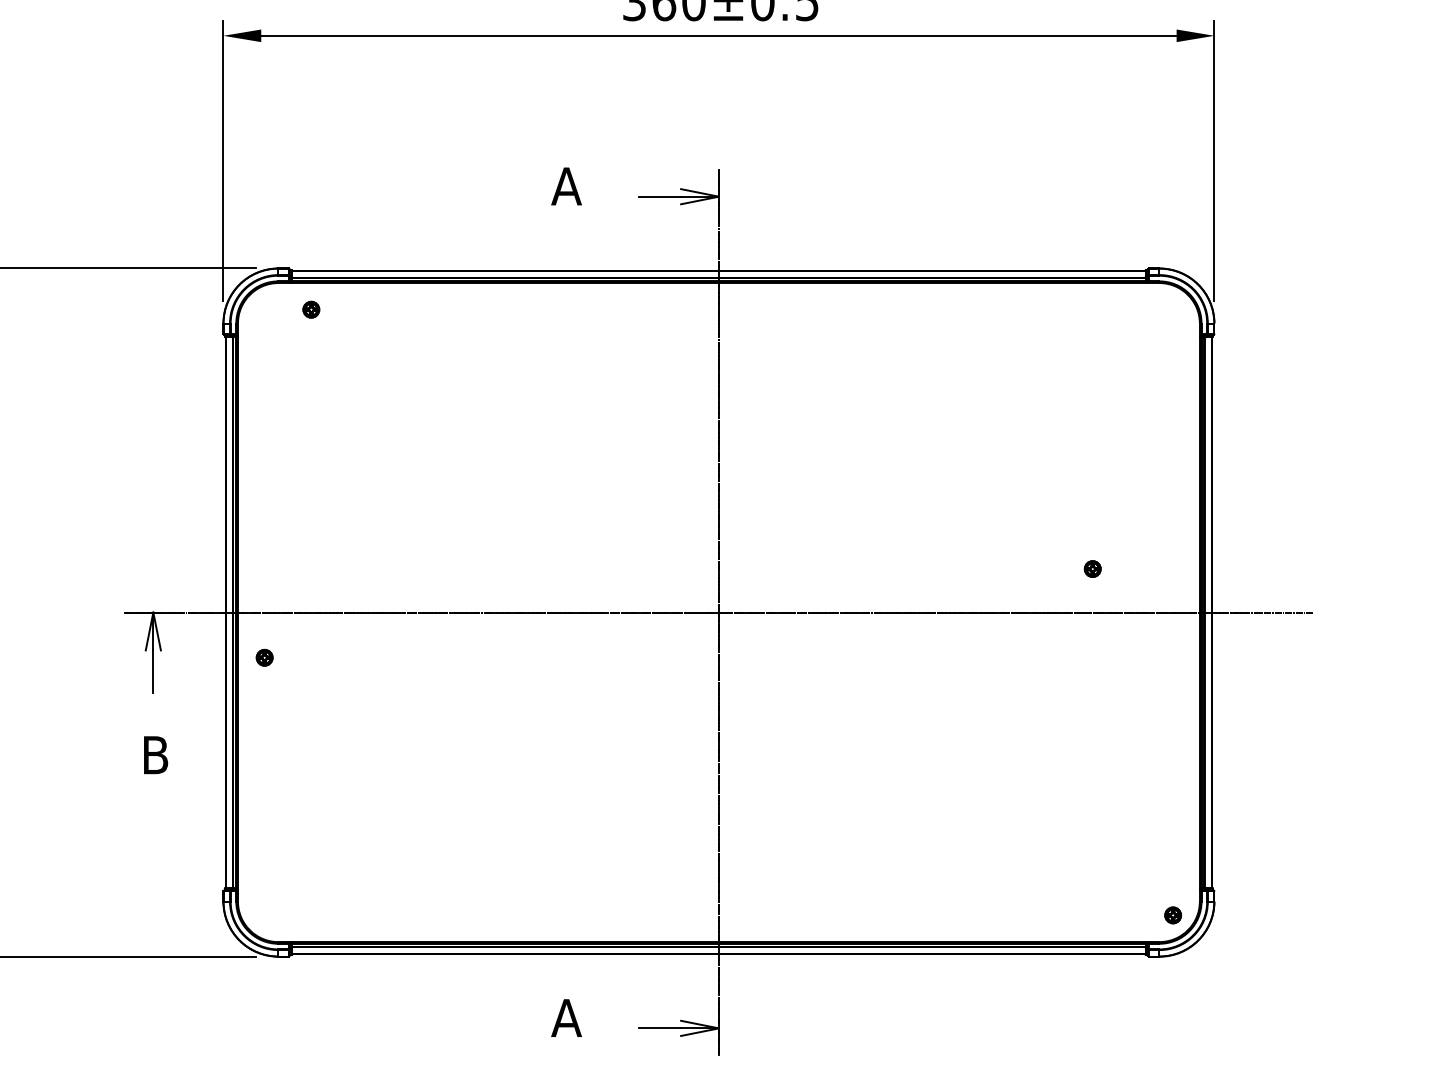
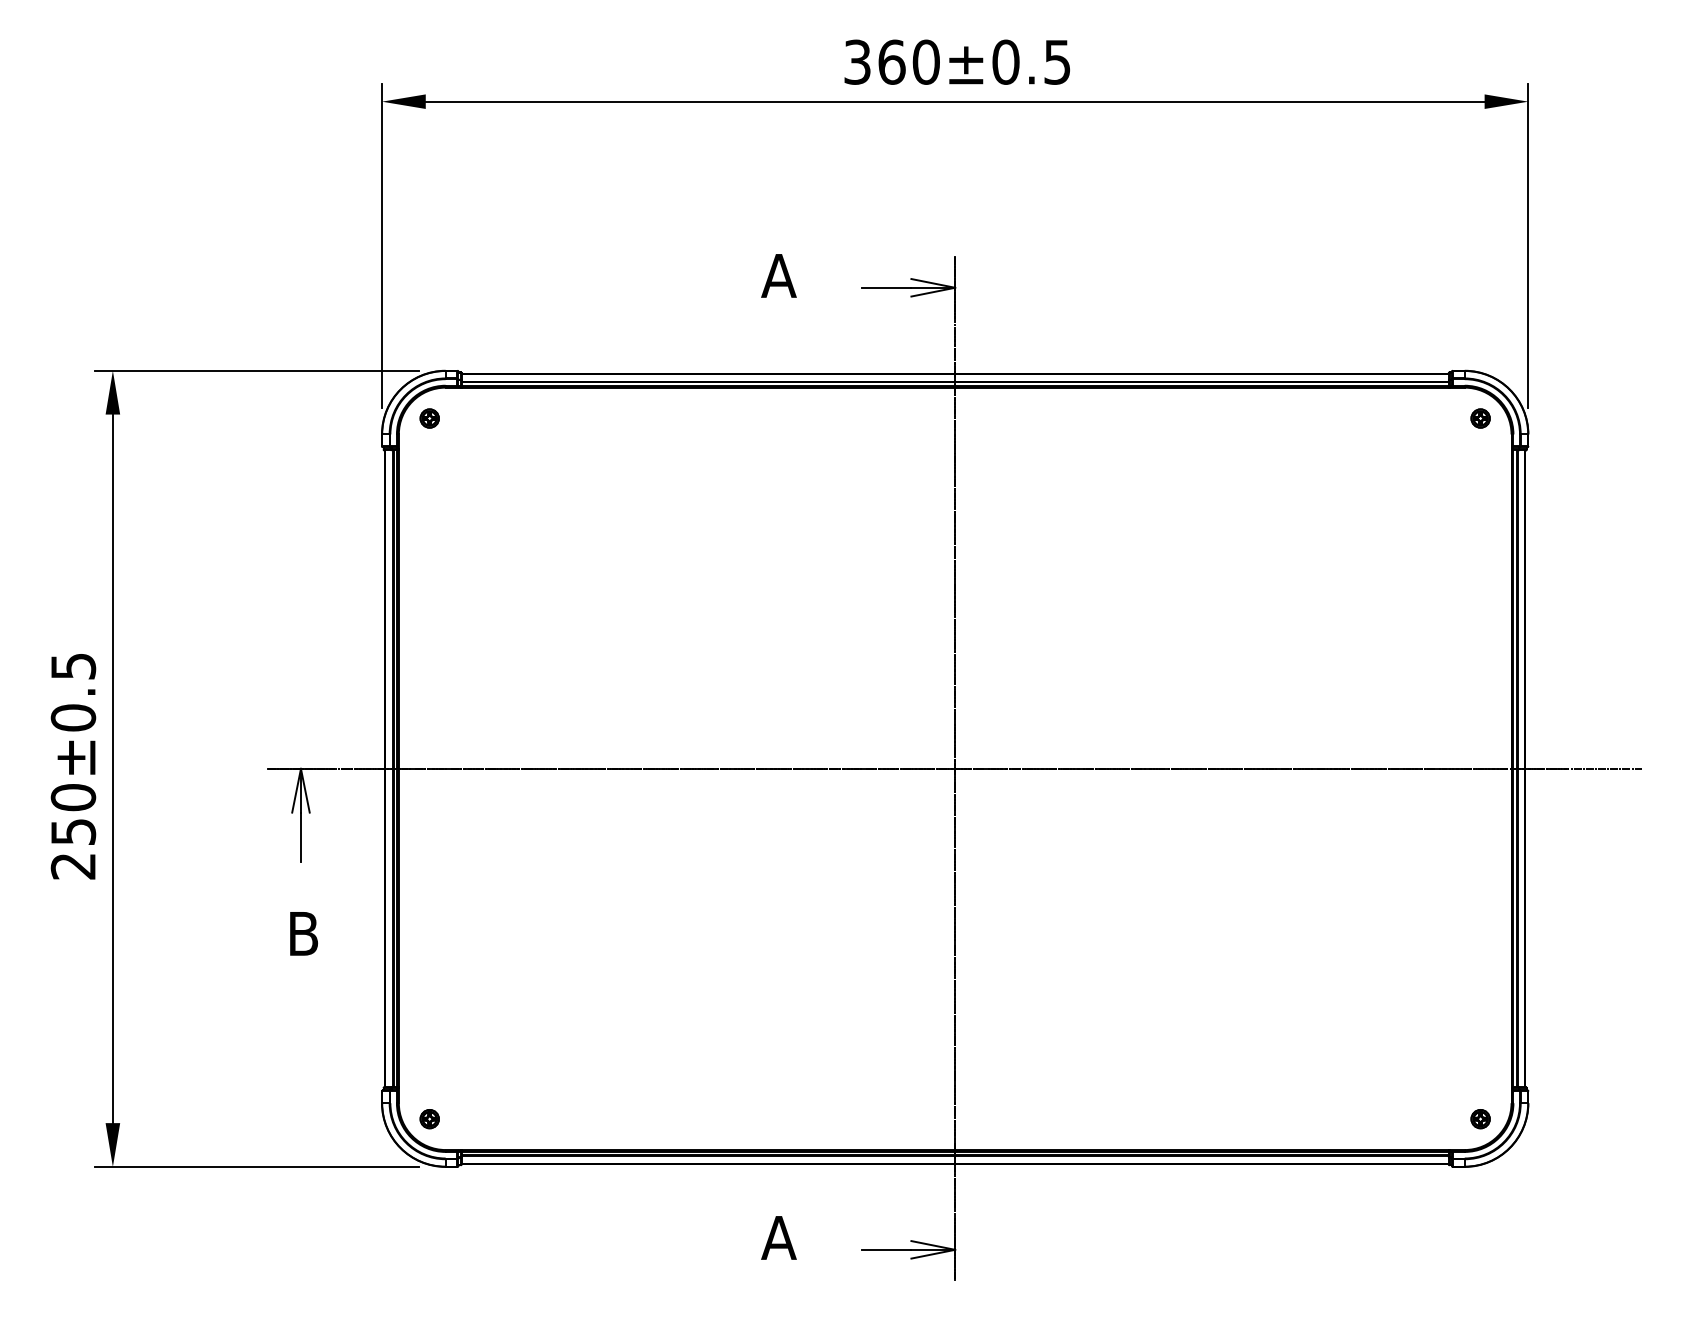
part: (311, 309) -> (429, 418), moved
part: (1092, 569) -> (1480, 418), moved
part: (264, 658) -> (429, 1119), moved

